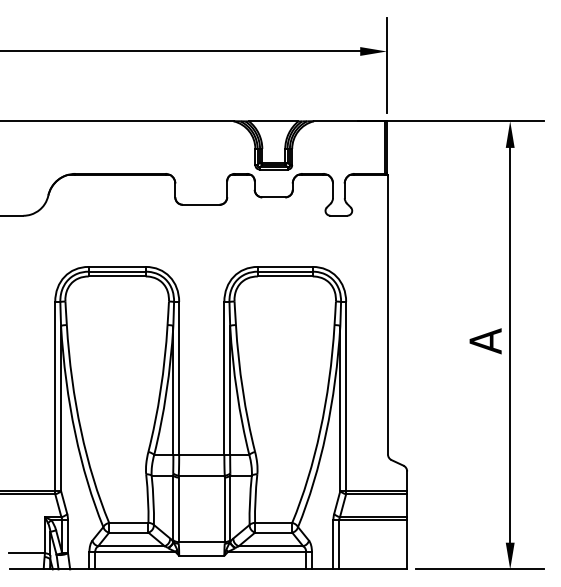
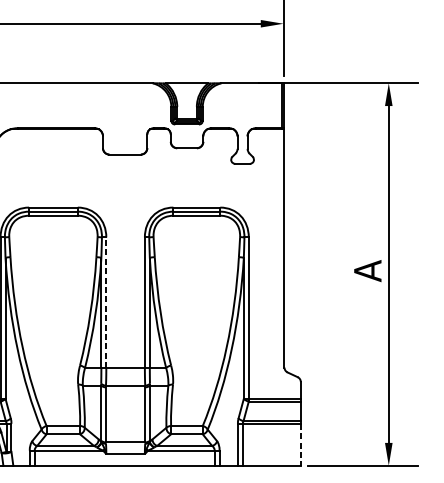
line: (179, 378) -> (106, 302), solid -> dashed
line: (407, 544) -> (301, 444), solid -> dashed

